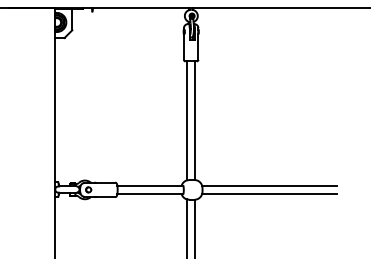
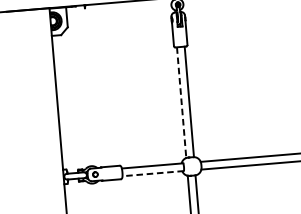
line: (187, 121) -> (182, 103), solid -> dashed
line: (150, 194) -> (153, 174), solid -> dashed

